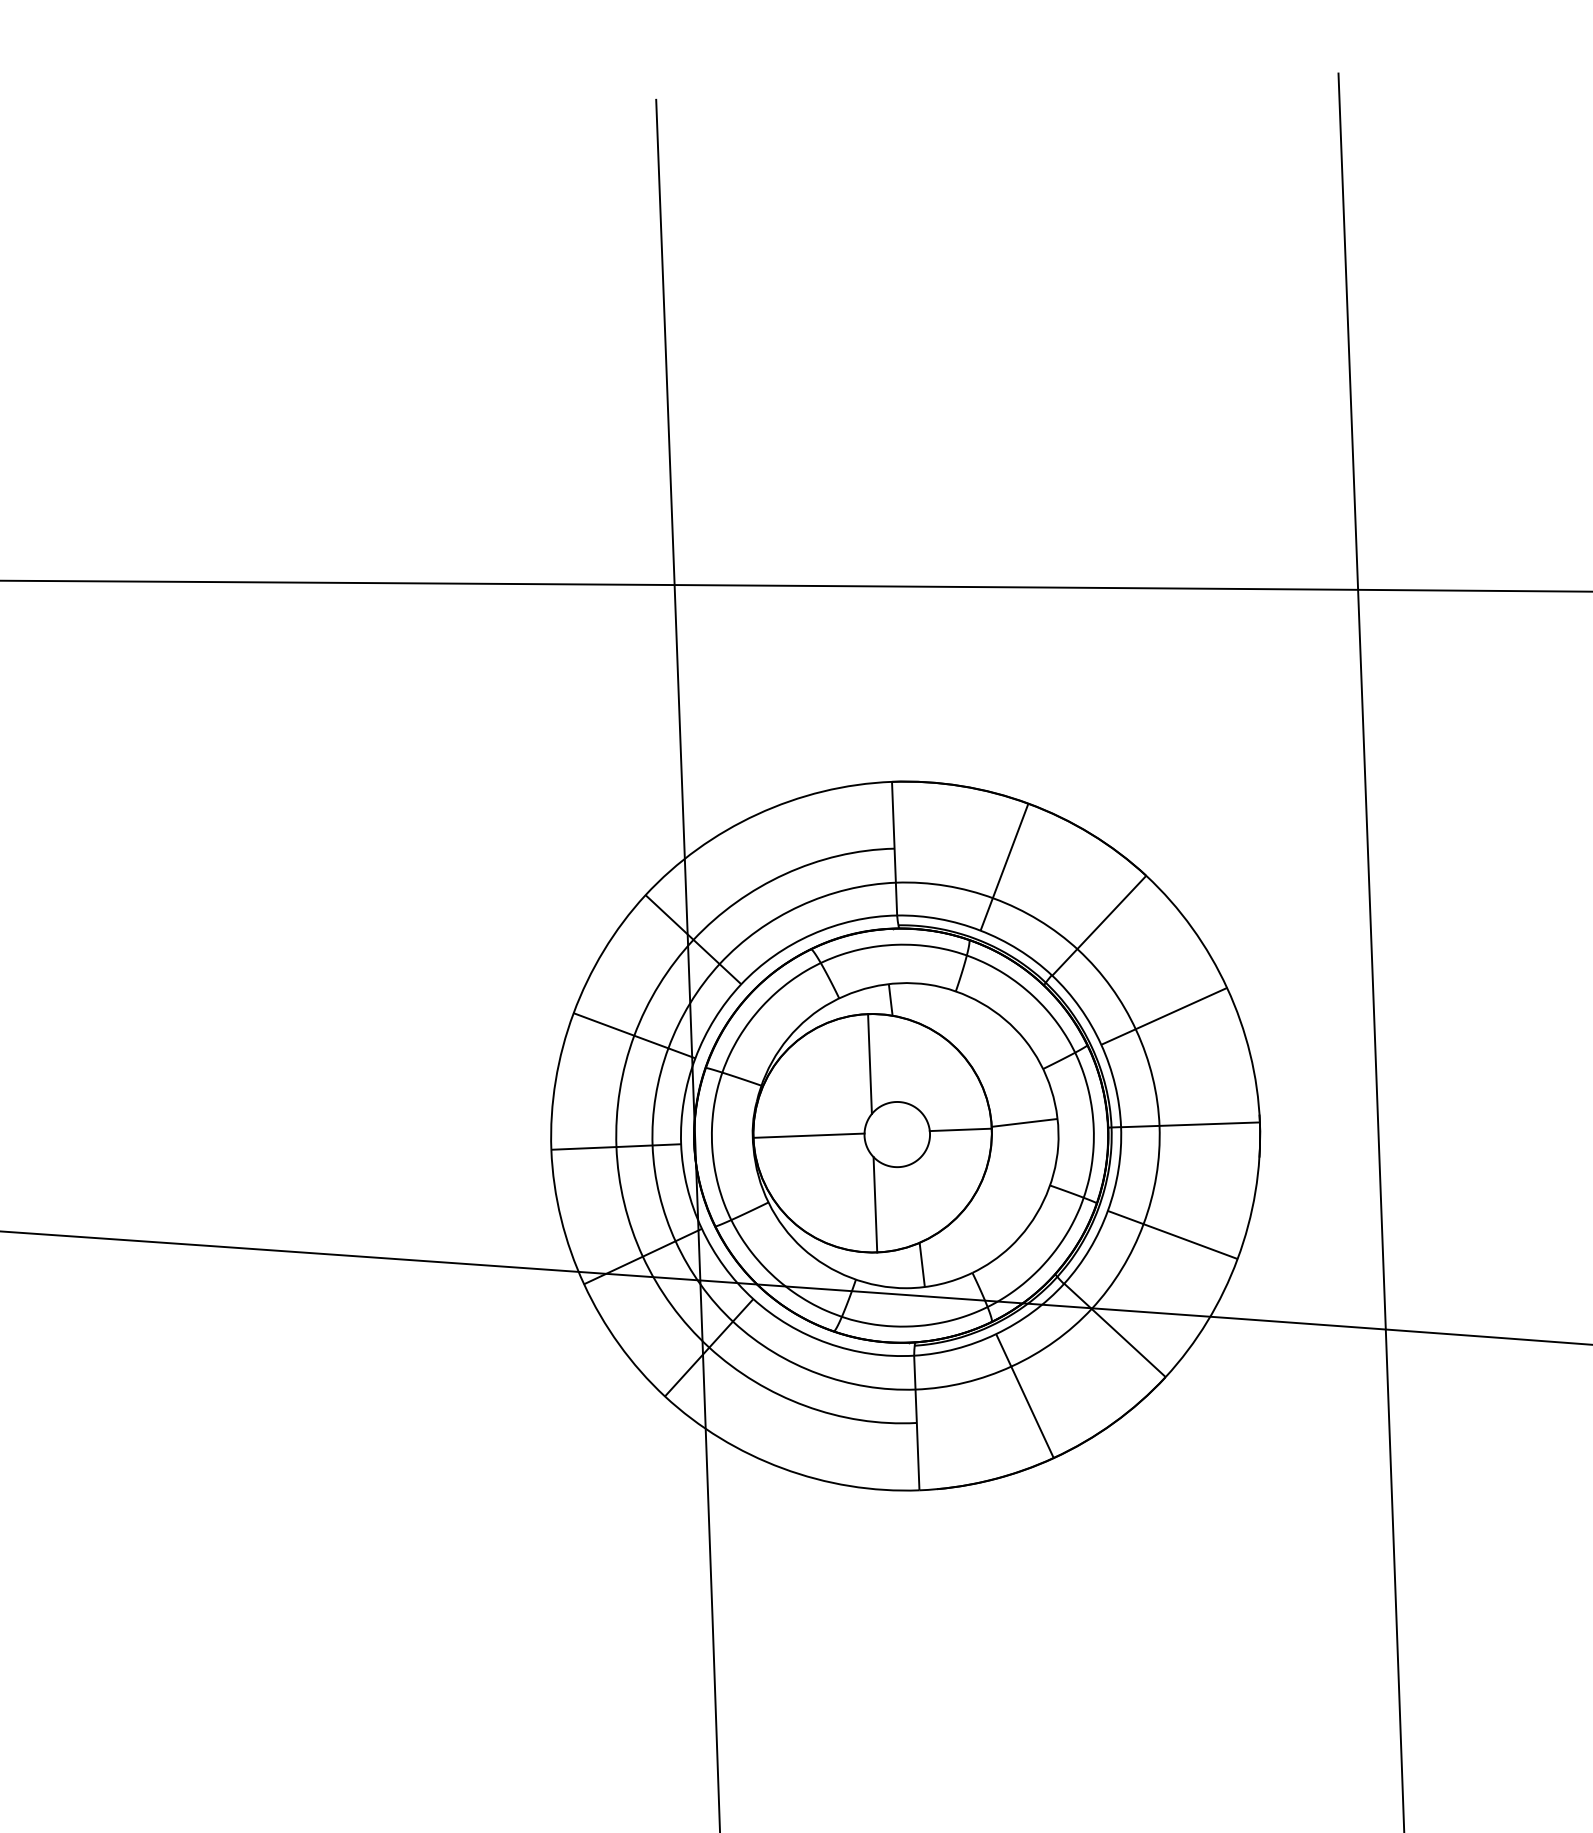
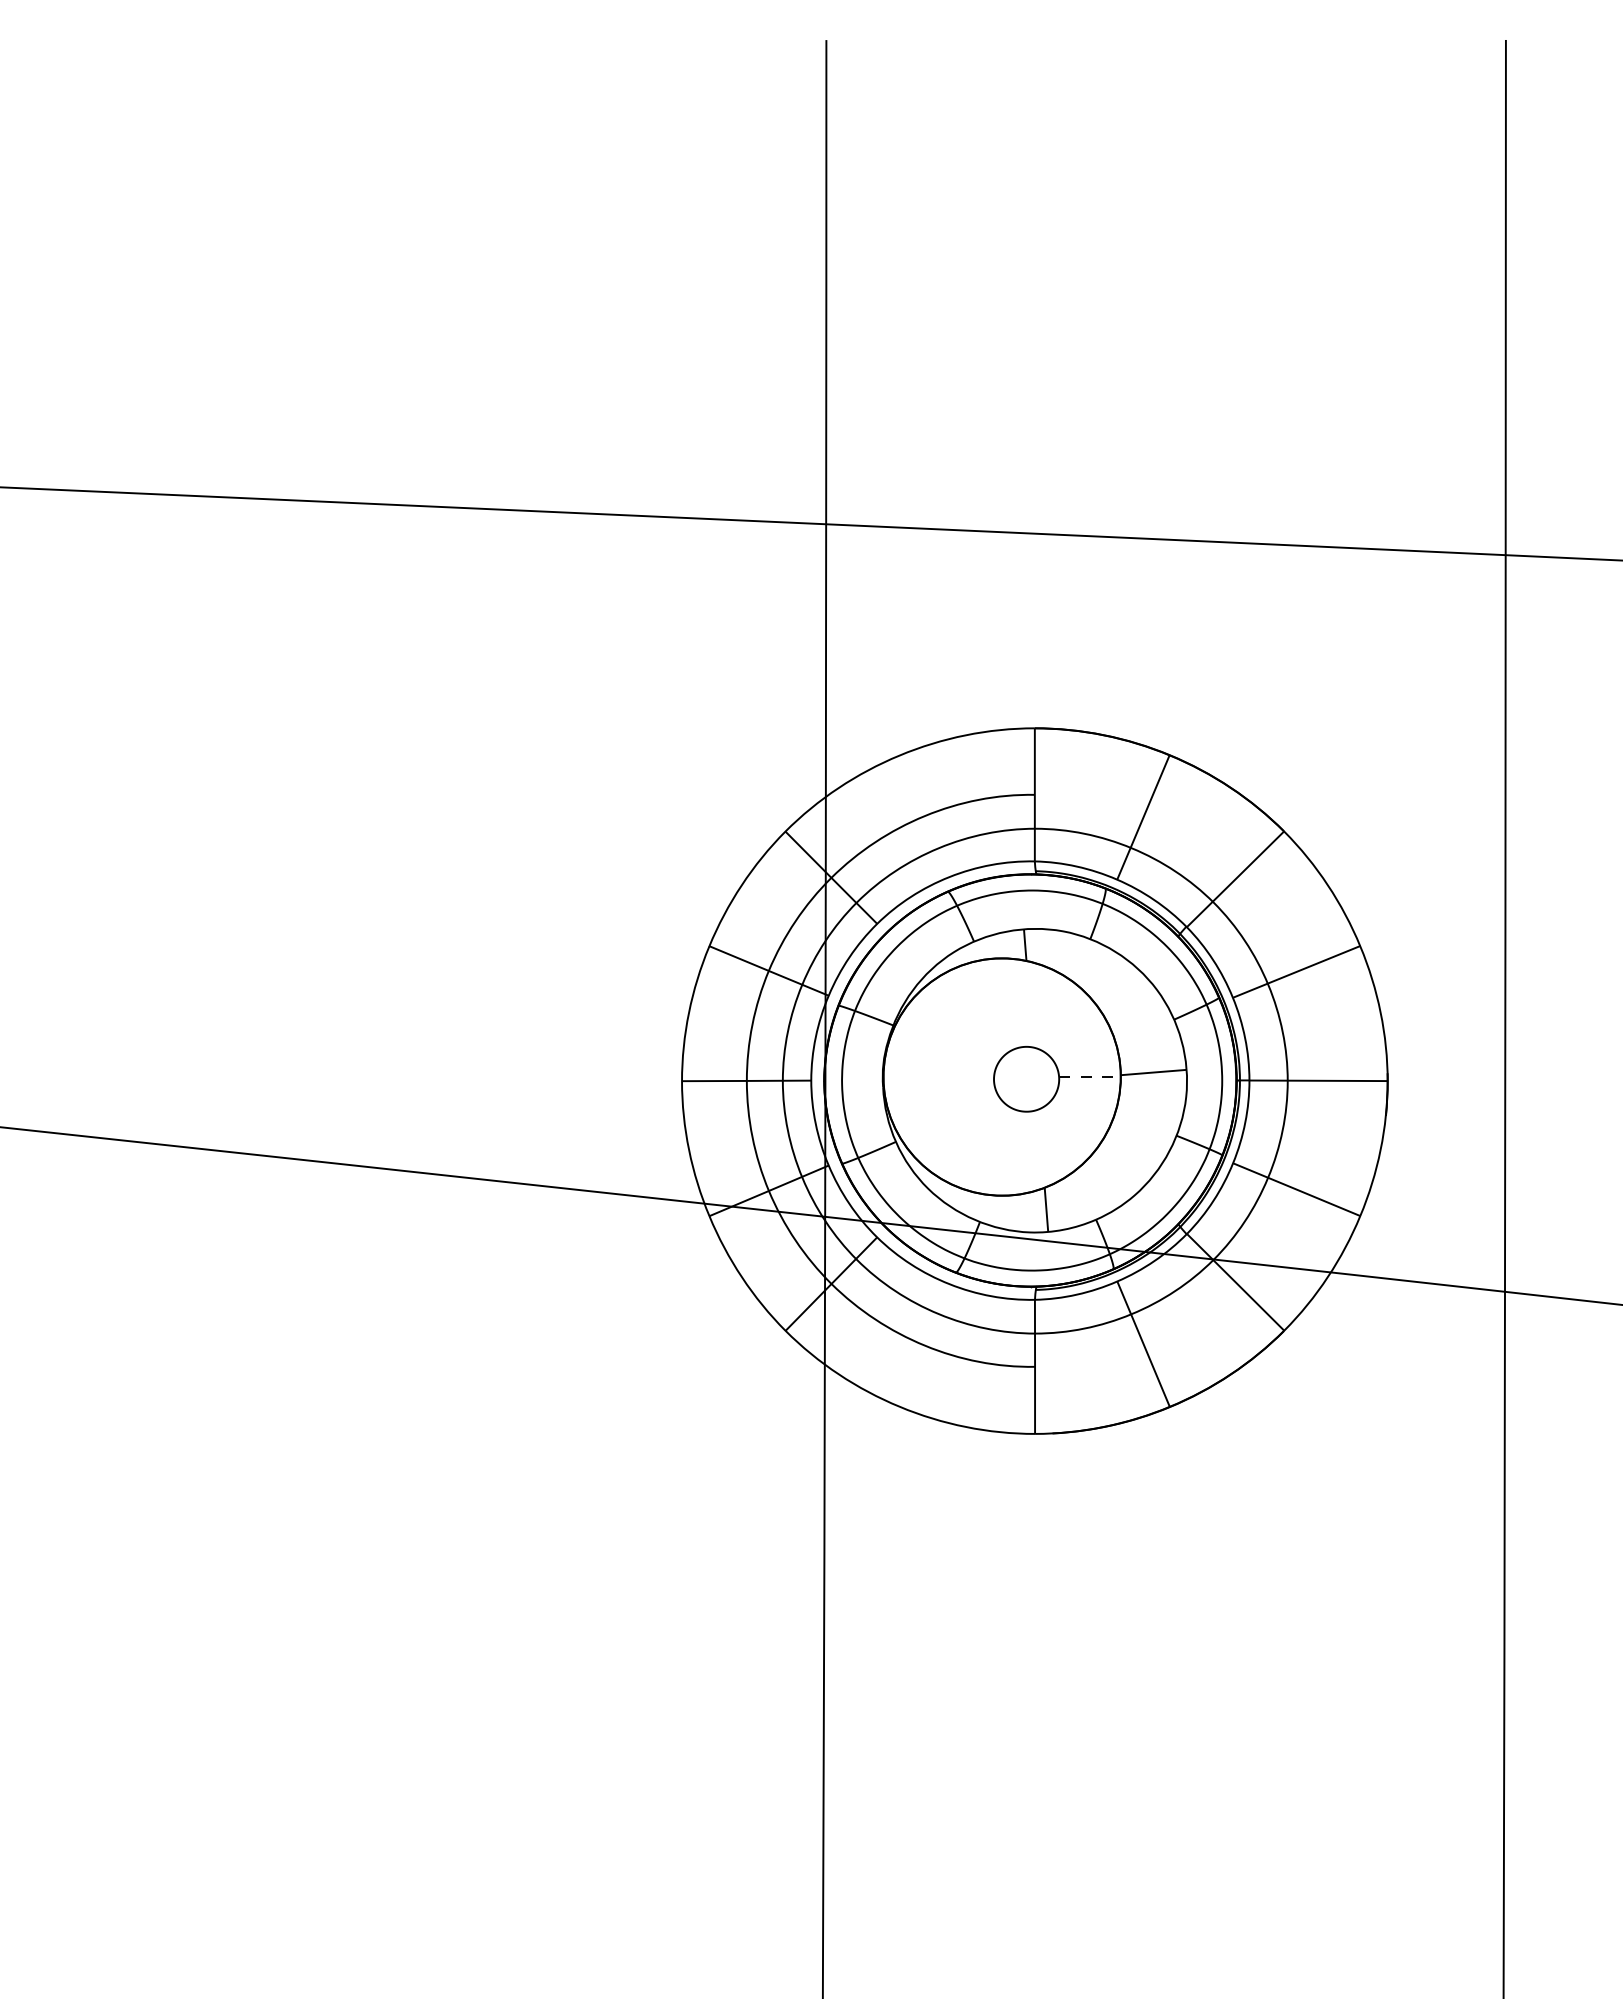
line: (870, 1063) -> (1002, 1007), removed
line: (960, 1130) -> (1089, 1077), solid -> dashed
line: (808, 1136) -> (938, 1077), removed
line: (875, 1203) -> (1002, 1147), removed

